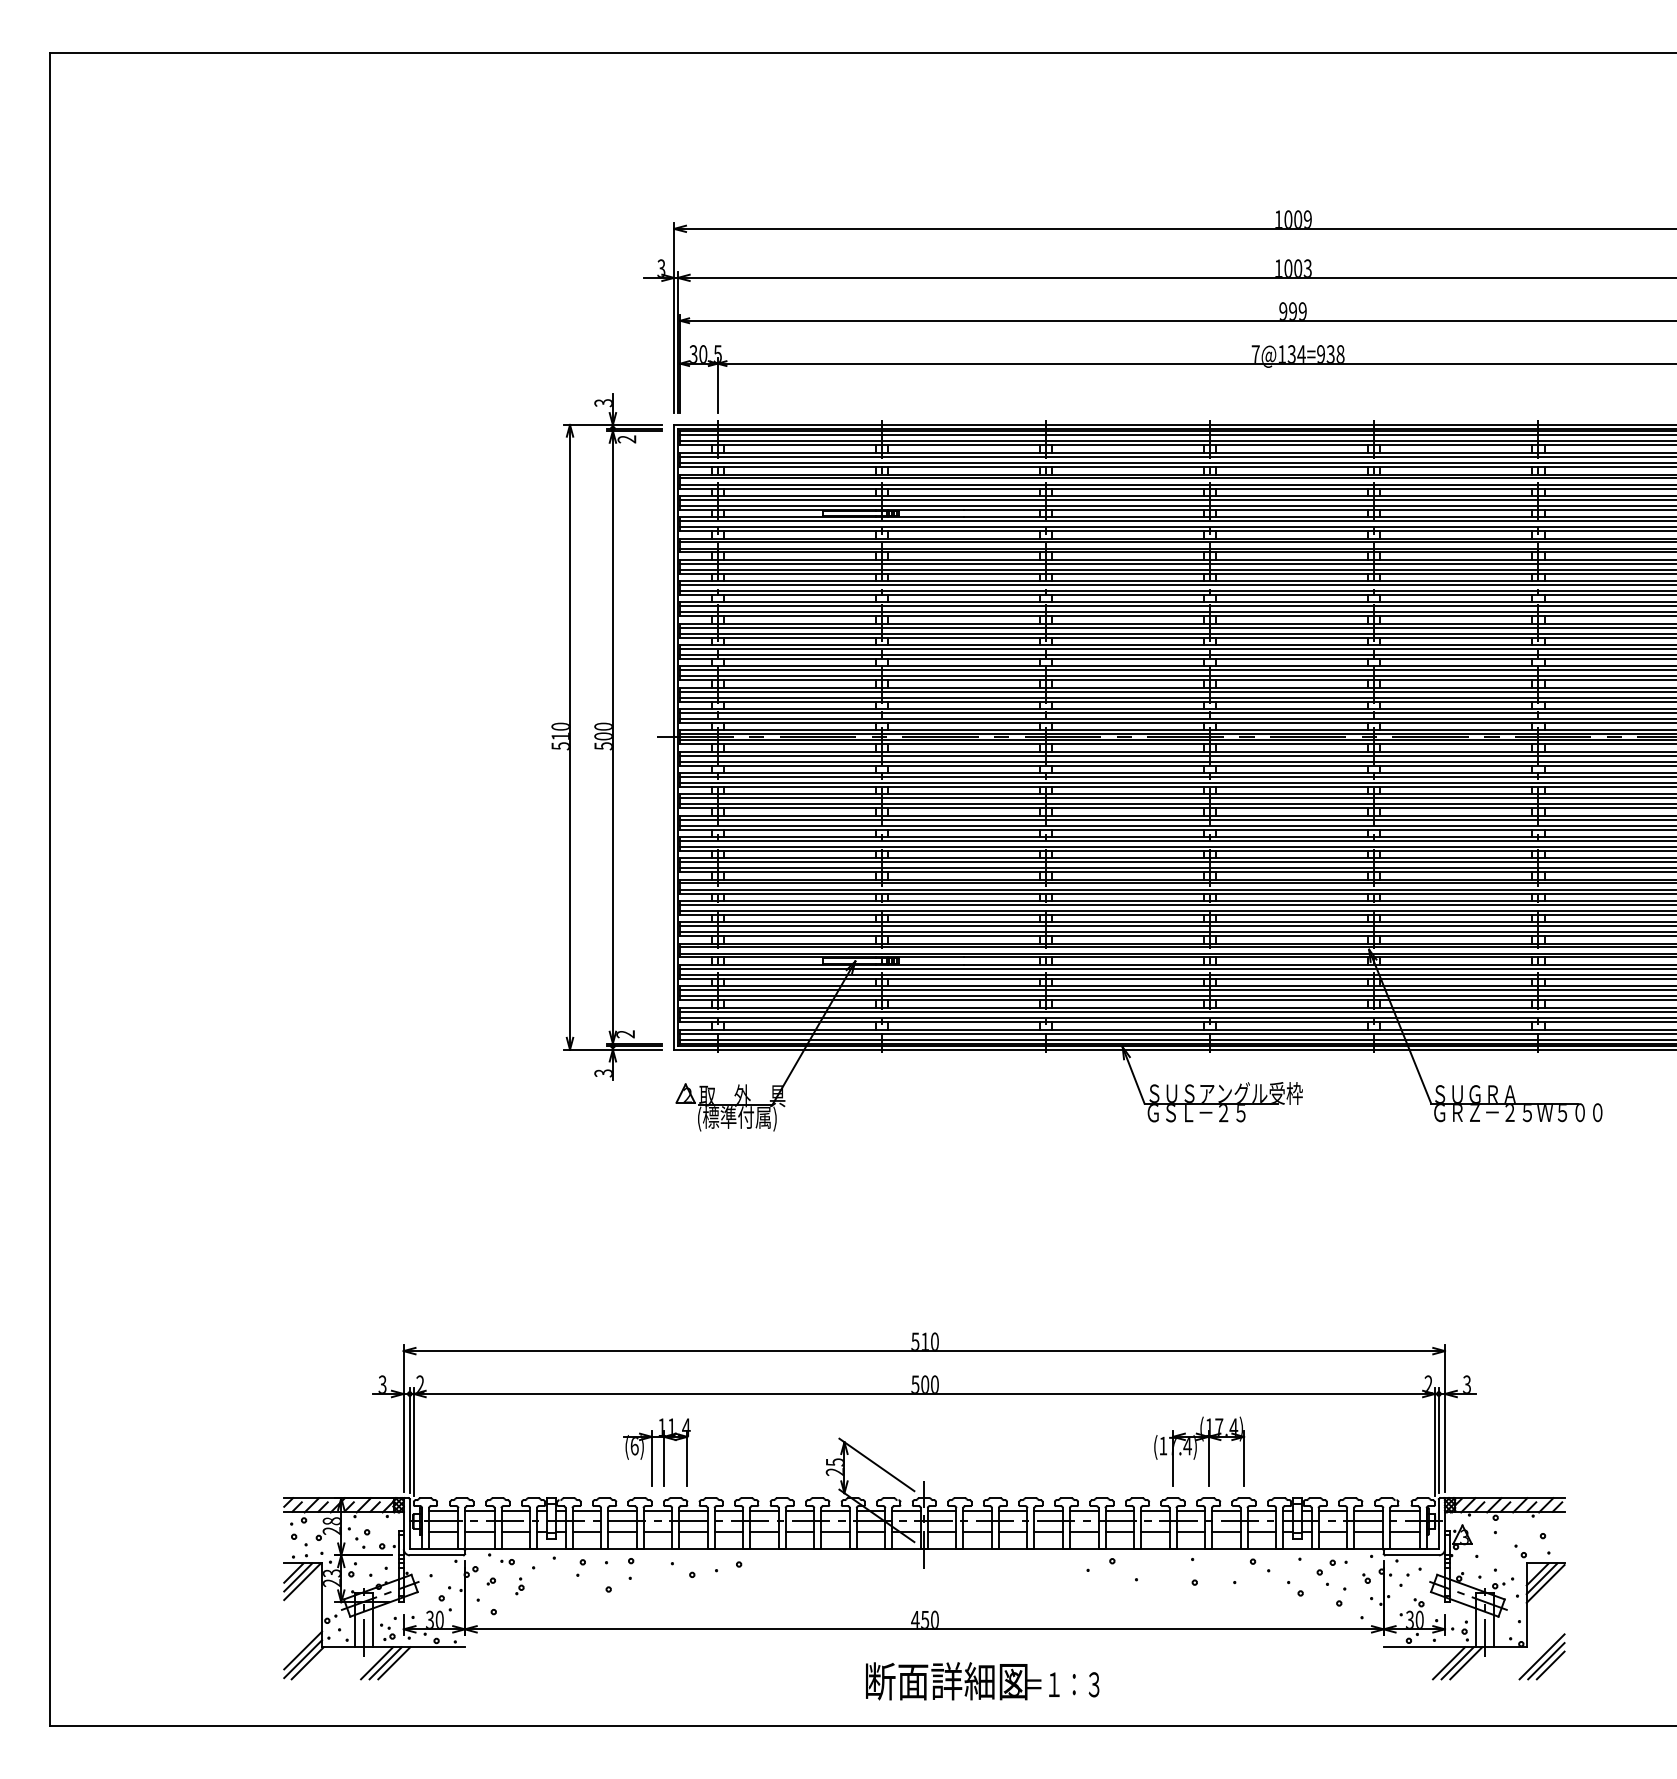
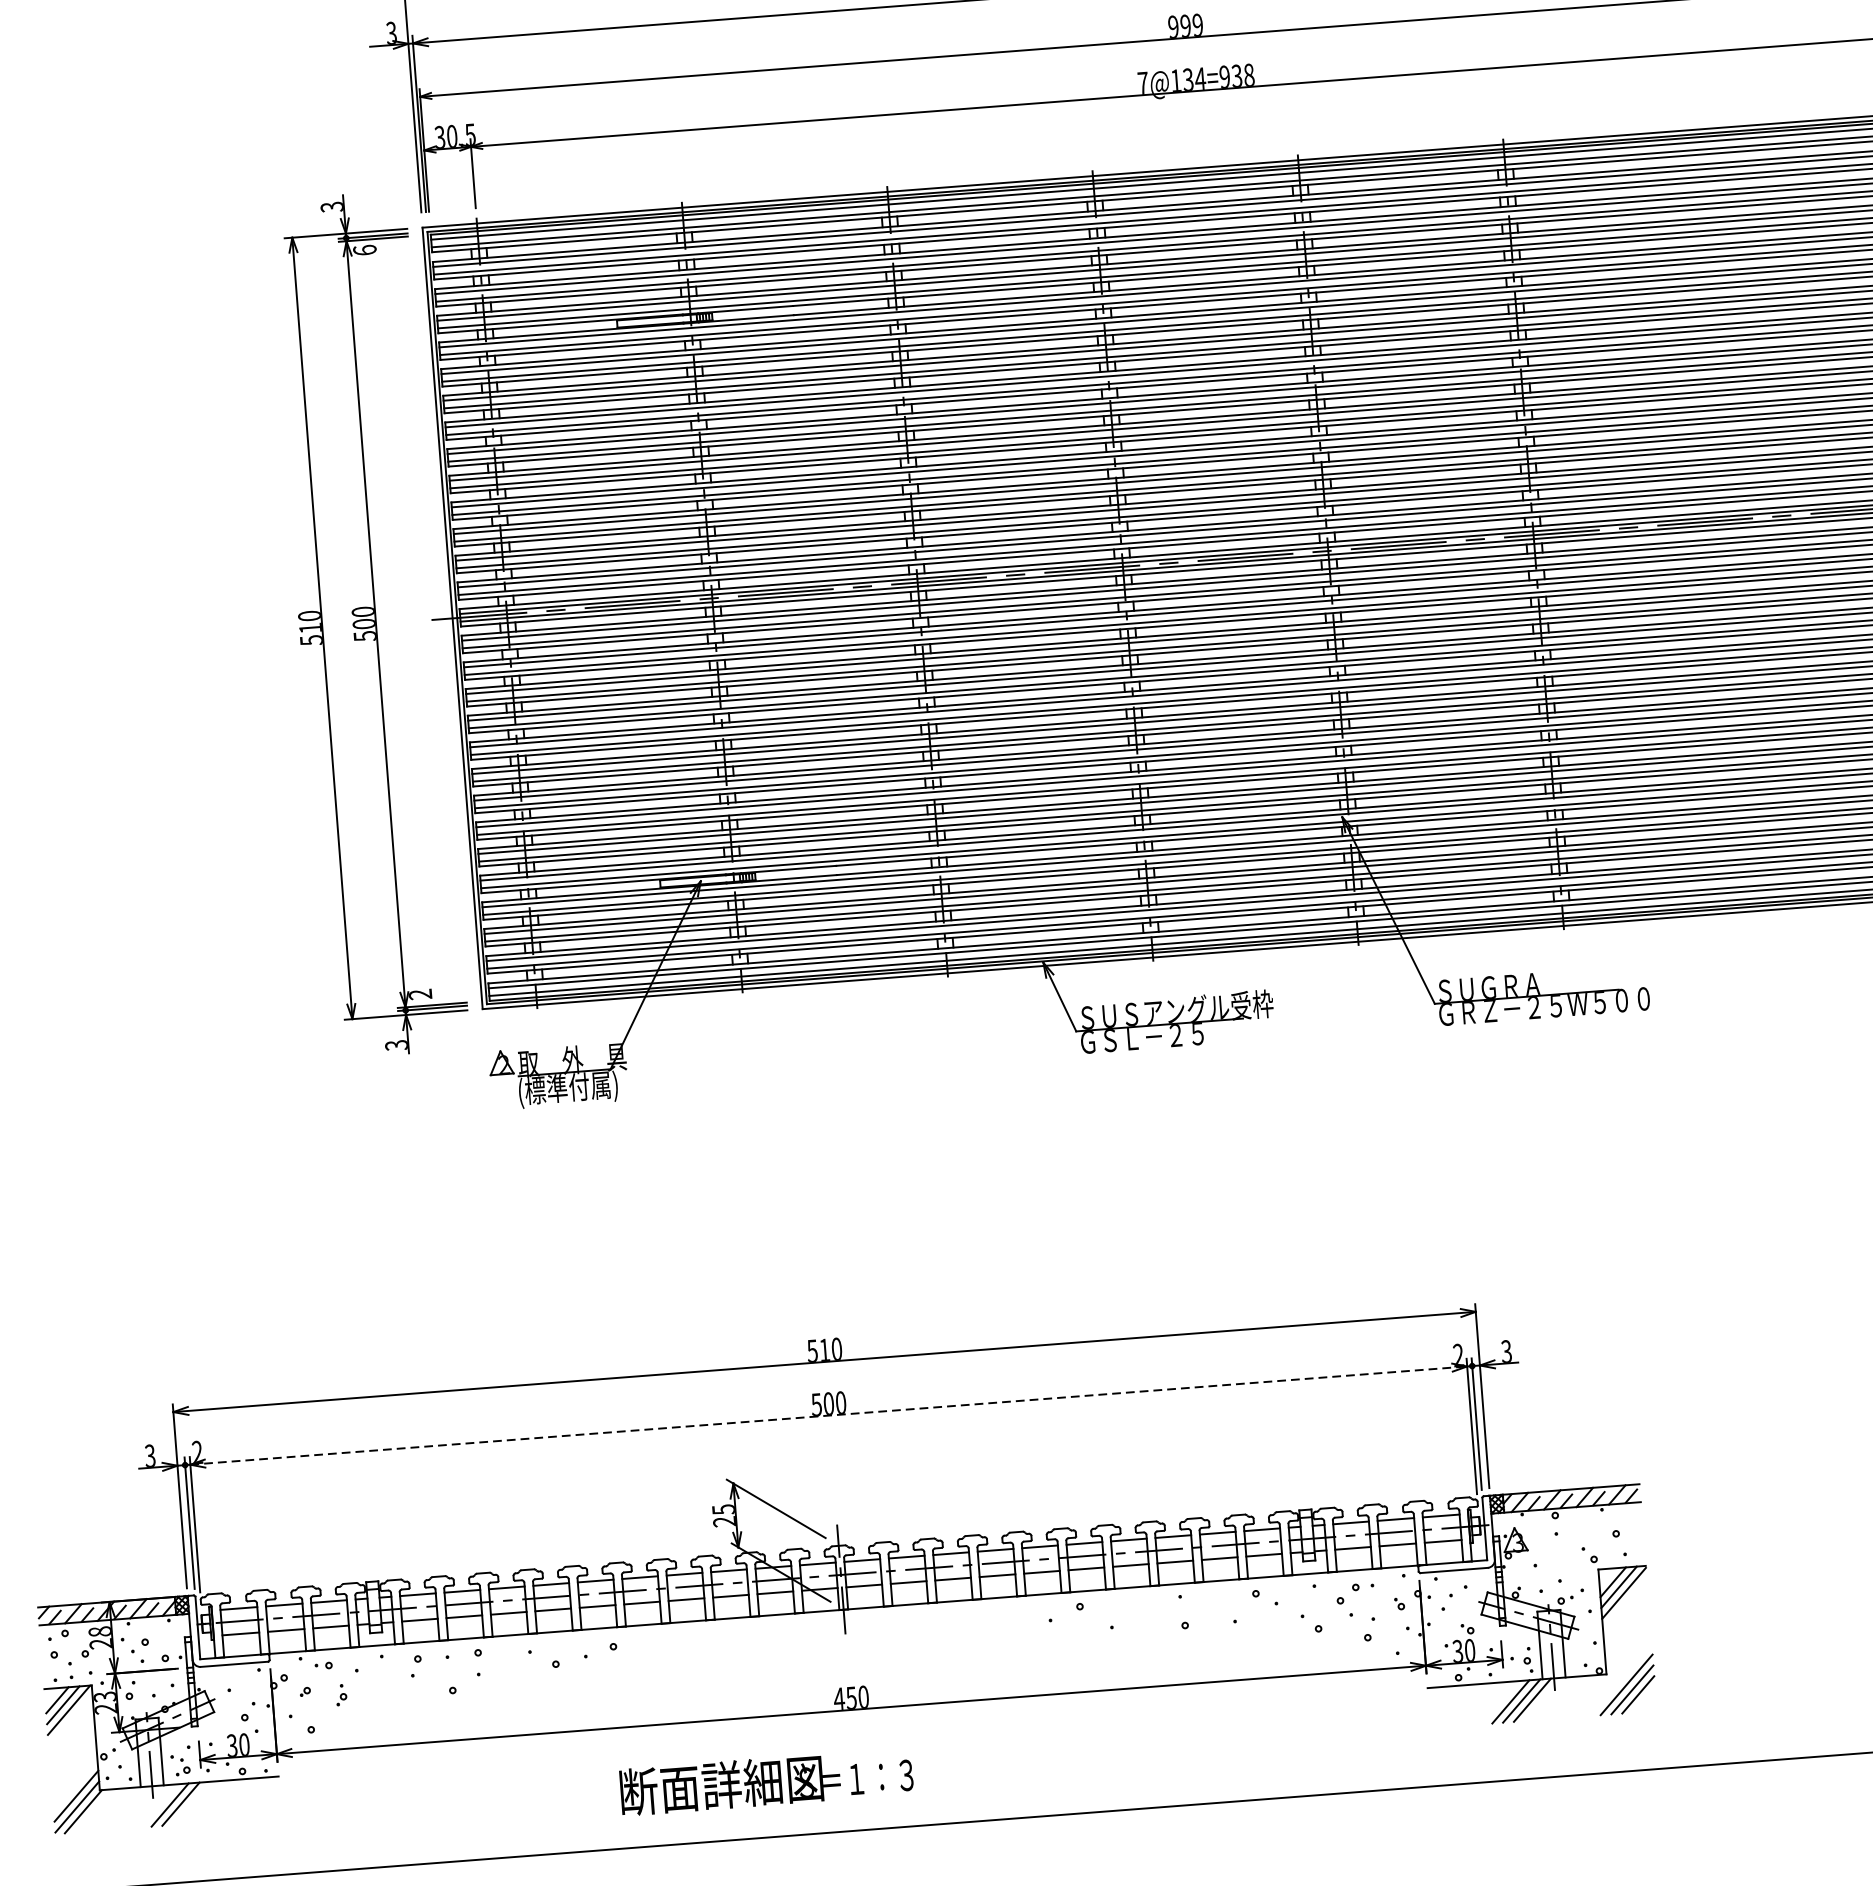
text: (626, 439) -> (364, 250), 2 -> 6
line: (924, 1393) -> (828, 1414), solid -> dashed
part: (1199, 1451) -> (1178, 1461), removed
part: (656, 1452) -> (499, 1514), removed
line: (394, 1663) -> (191, 1803), removed
text: (982, 1681) -> (766, 1782), moved

